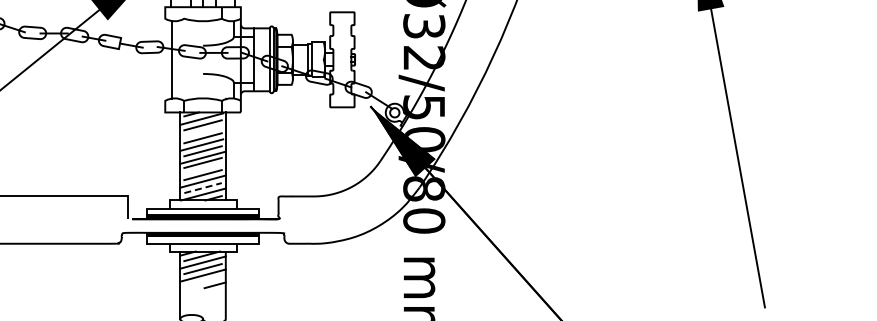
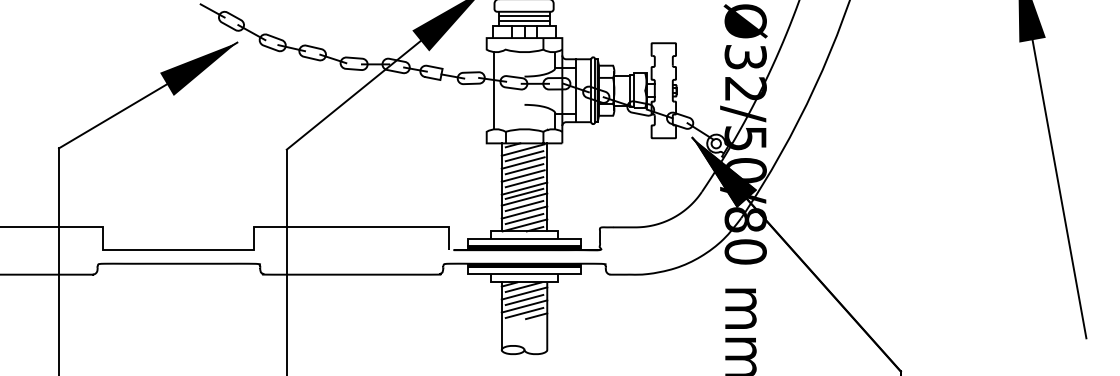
line: (201, 131) -> (522, 162), added
line: (203, 168) -> (524, 199), added
line: (204, 187) -> (525, 218), dashed -> solid
line: (203, 281) -> (524, 312), added

